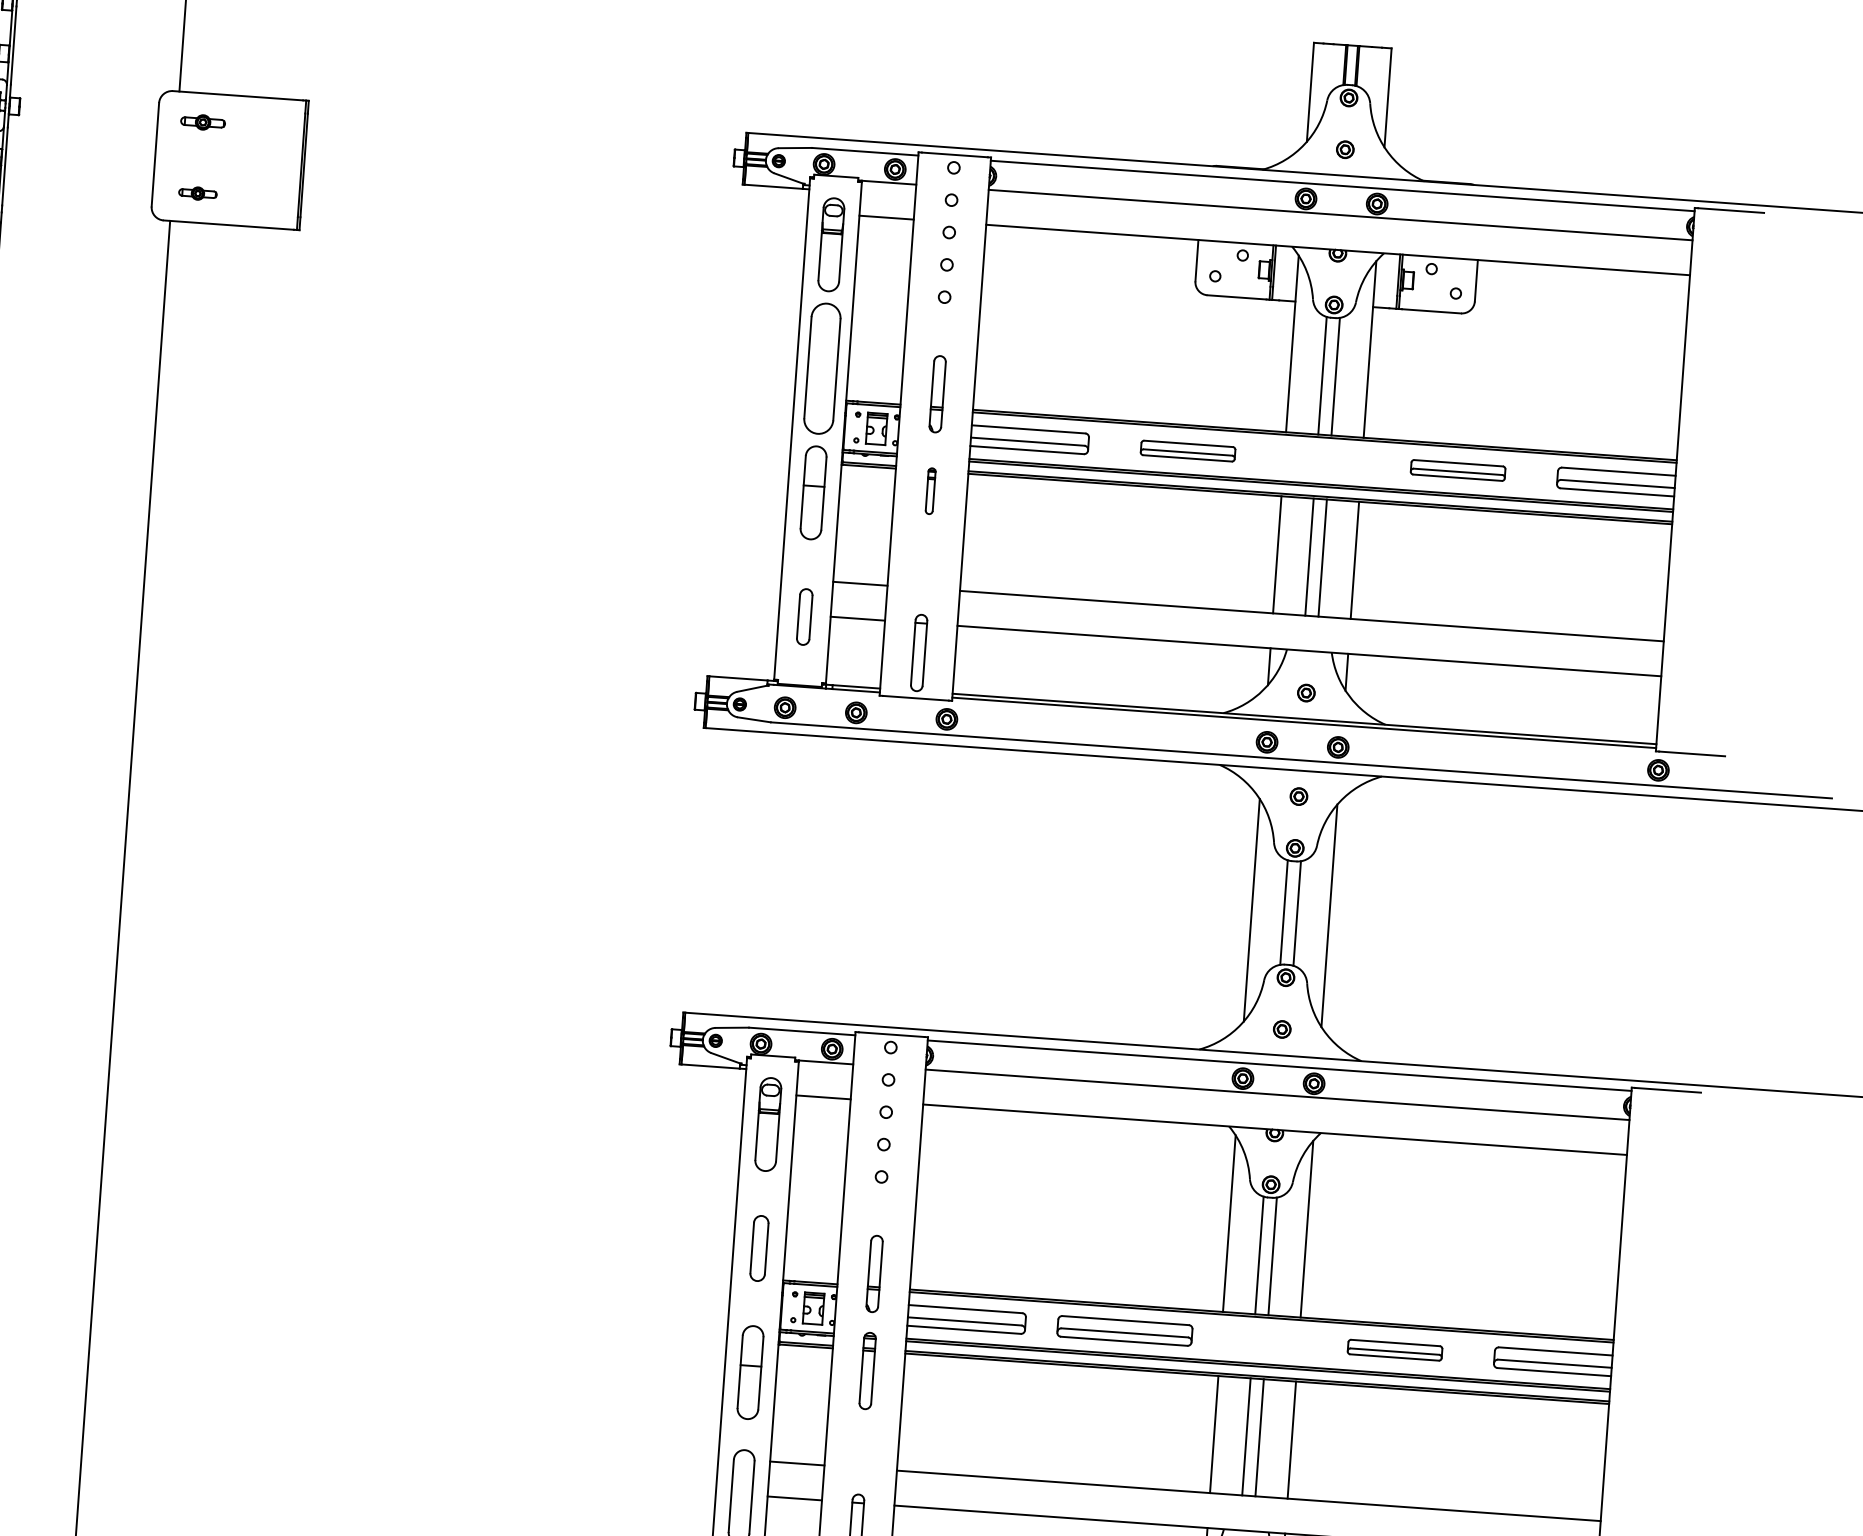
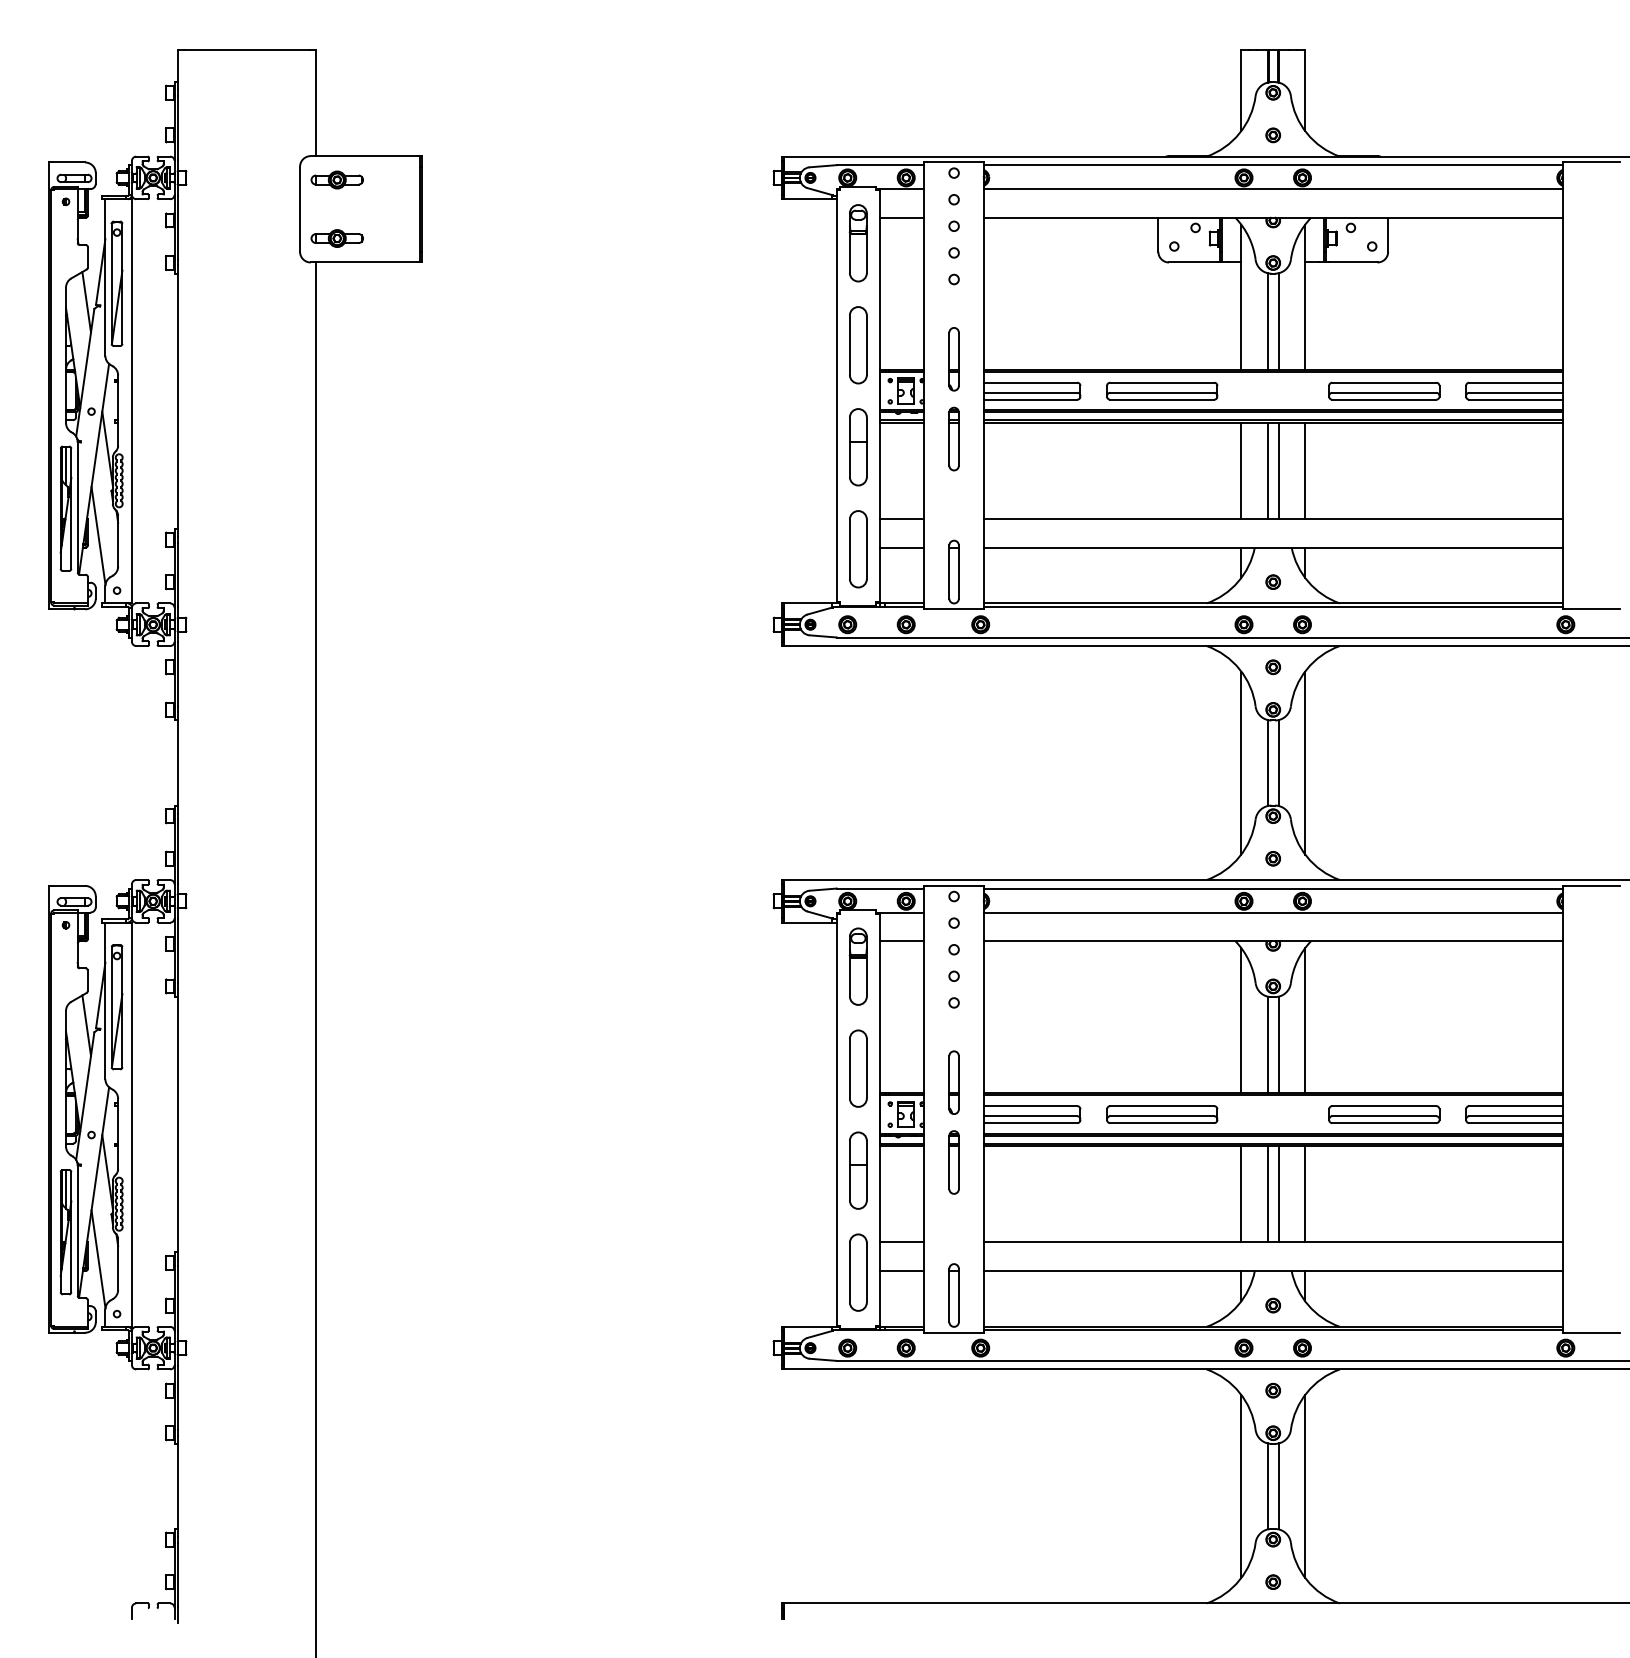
part: (202, 121) -> (336, 179), size x1.43
part: (197, 193) -> (336, 238), size x1.67
part: (822, 369) -> (858, 345), size x0.71
part: (1188, 450) -> (1162, 390), size x1.43
part: (1458, 469) -> (1384, 390), size x1.43
part: (930, 490) -> (953, 438), size x1.67
part: (804, 617) -> (858, 549), size x1.67
part: (759, 1248) -> (858, 1068), size x1.43
part: (1395, 1350) -> (1384, 1114), size x1.43

